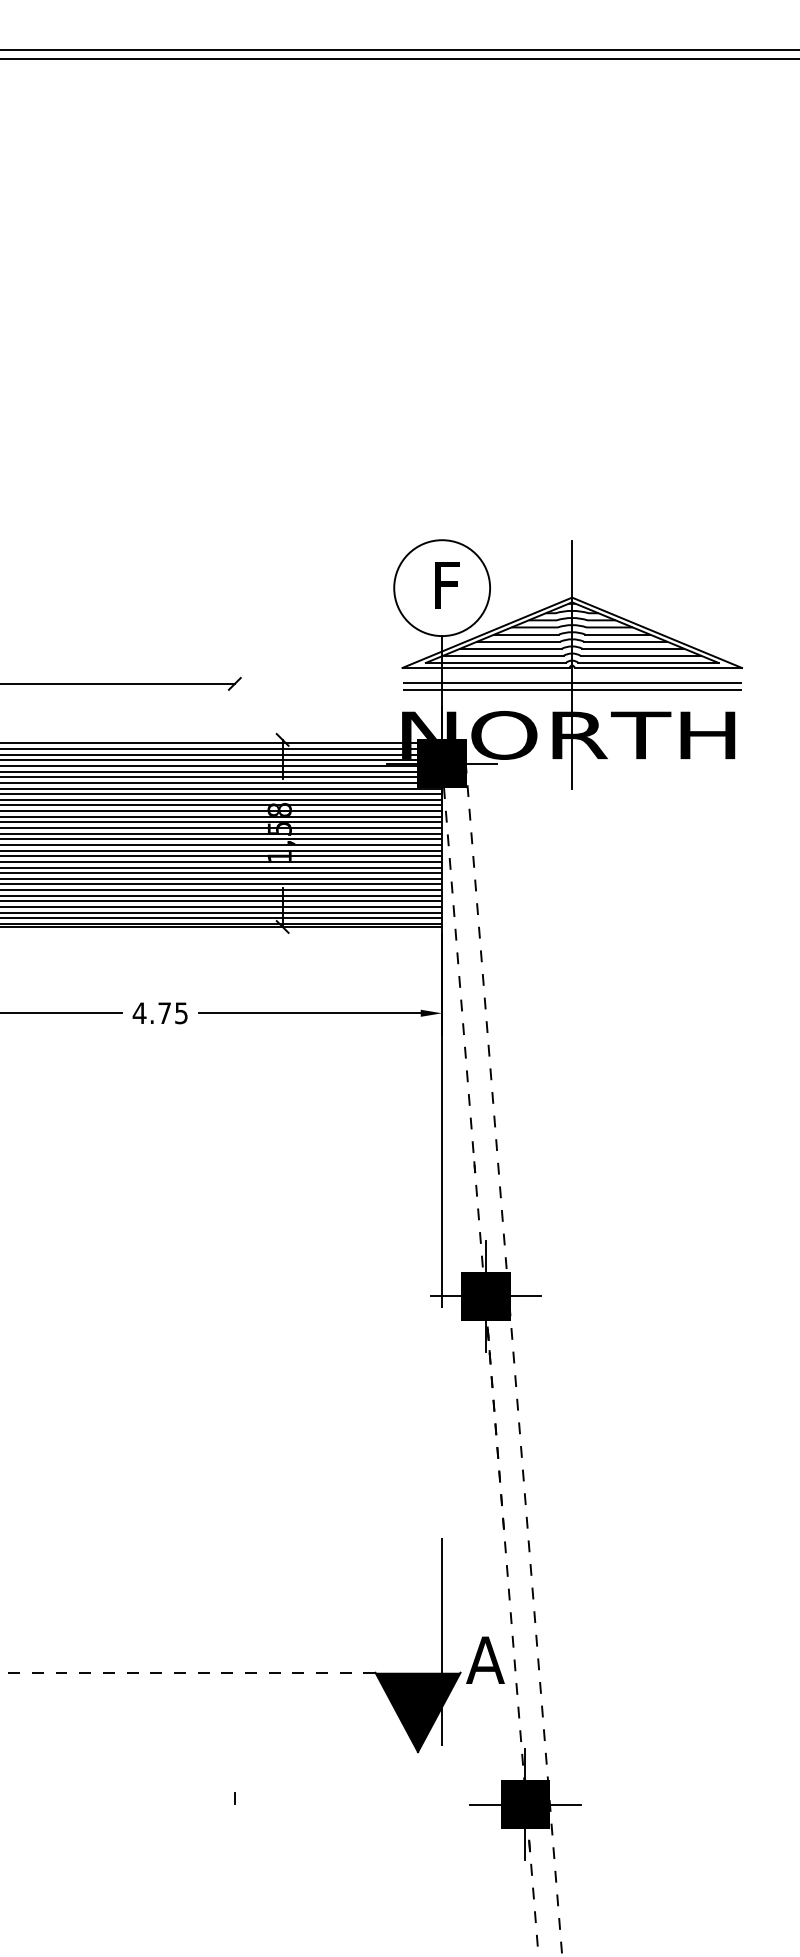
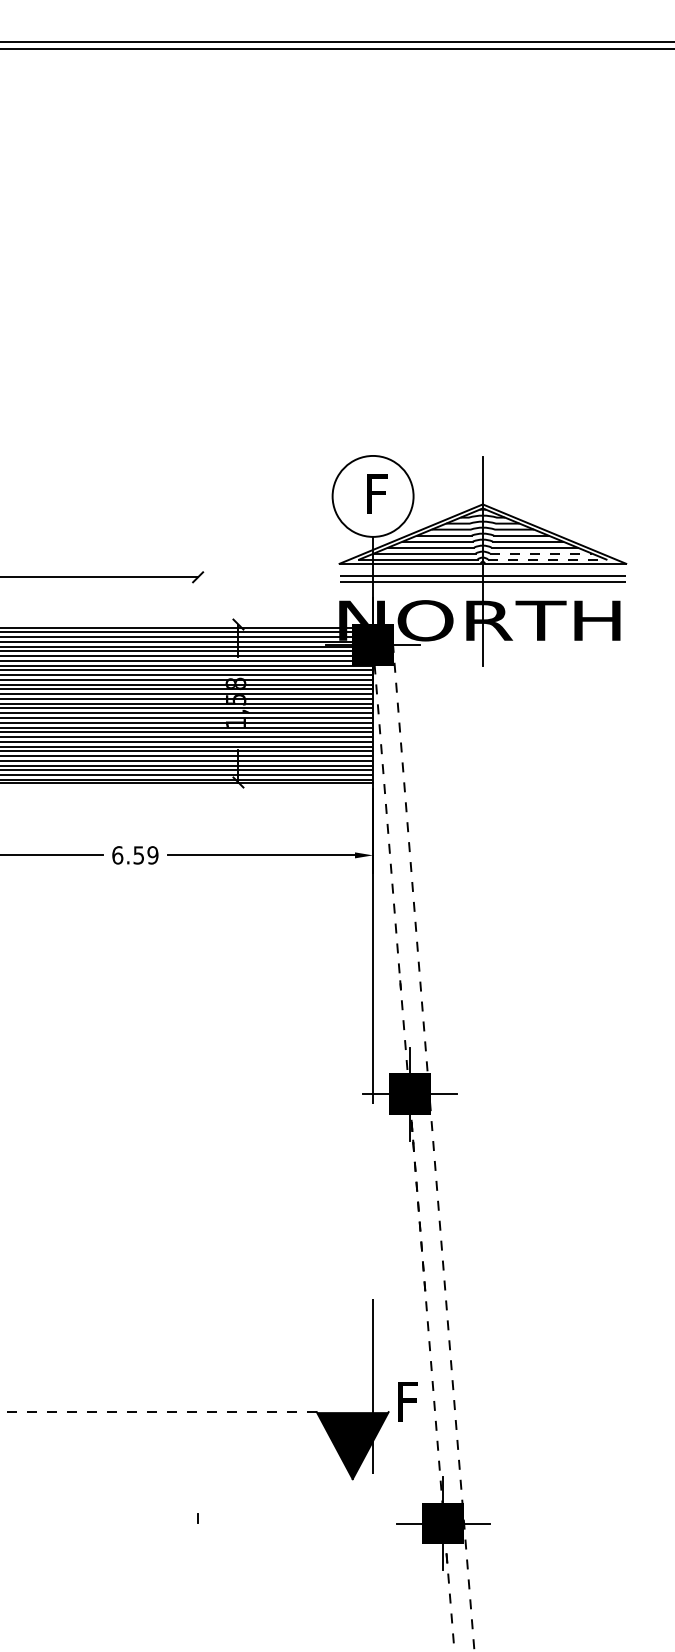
line: (641, 655) -> (541, 553), solid -> dashed
line: (649, 662) -> (548, 559), solid -> dashed
text: (159, 1013) -> (134, 855), 4.75 -> 6.59
text: (485, 1659) -> (409, 1400), A -> F

